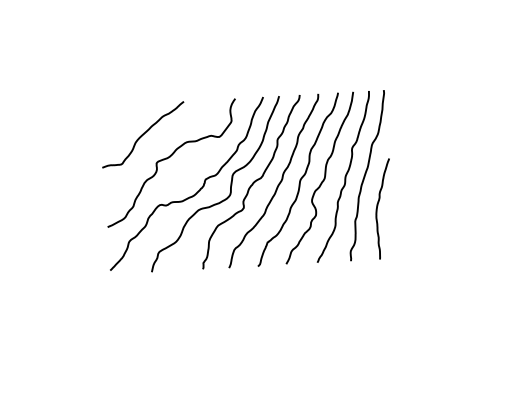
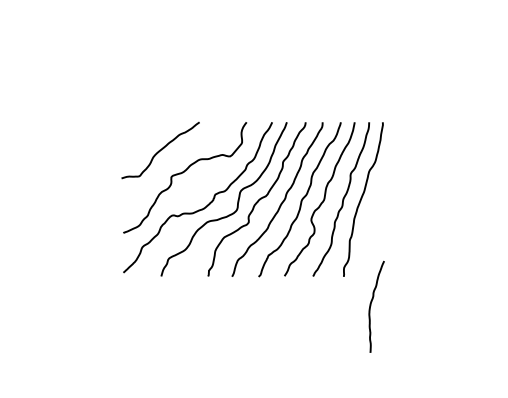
curve: (378, 208) -> (371, 306), moved

